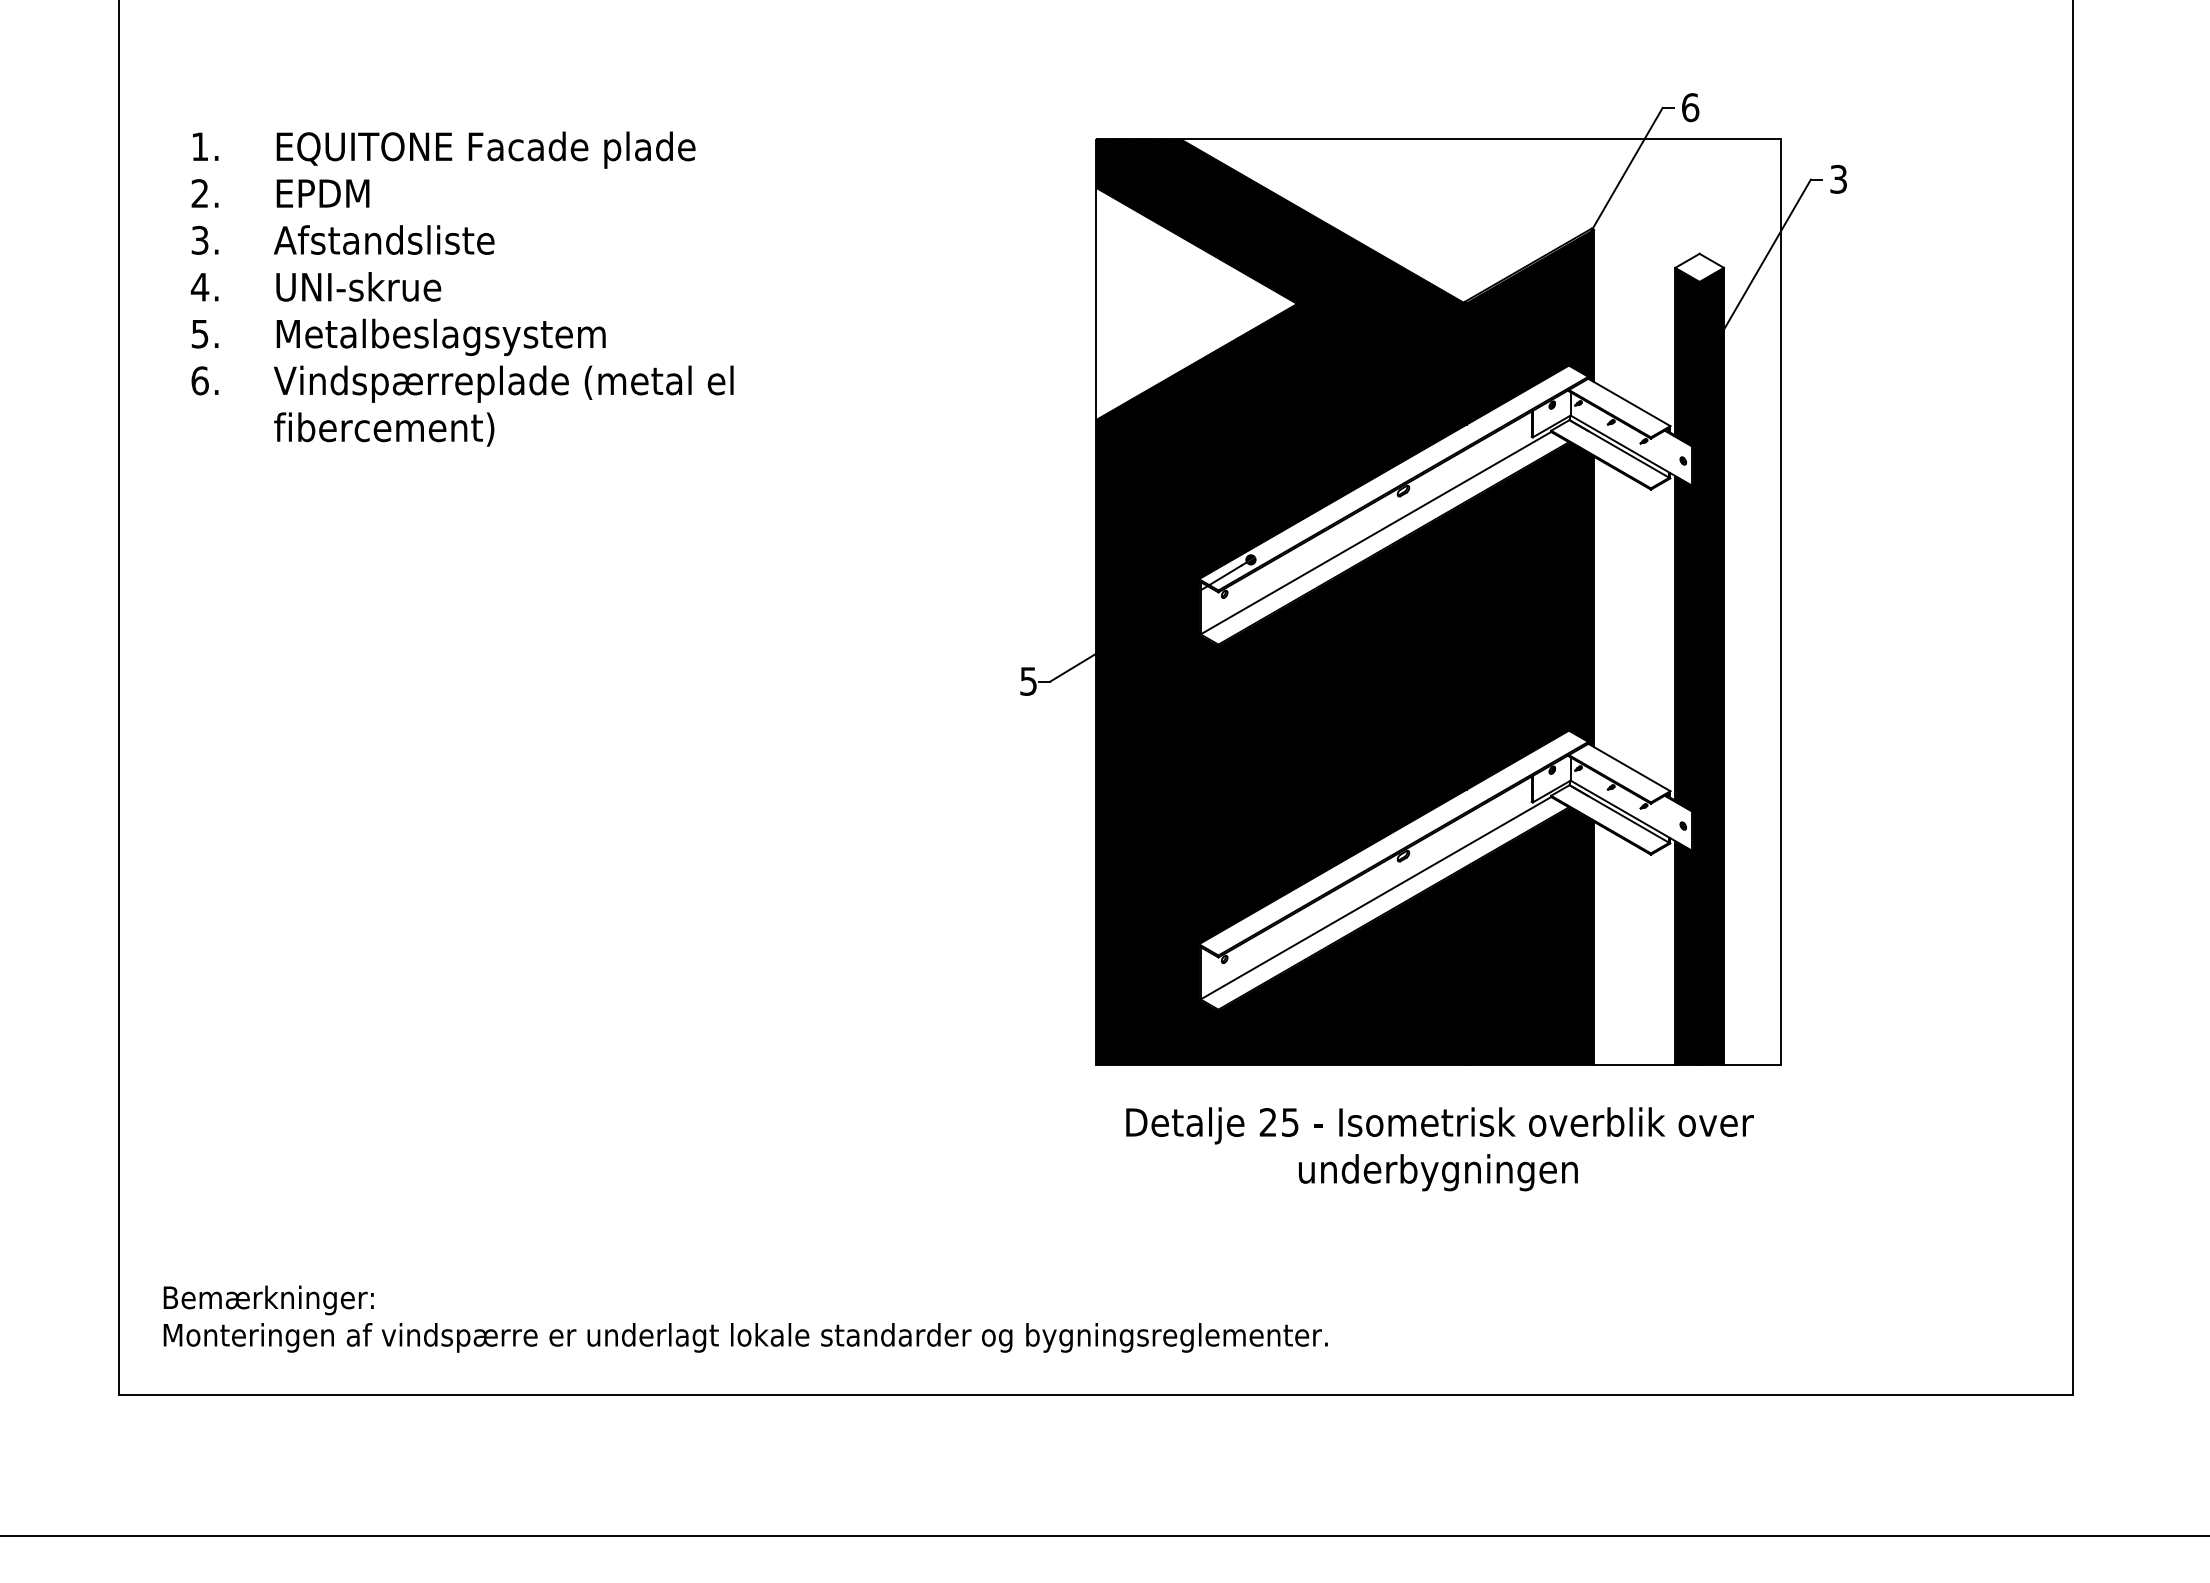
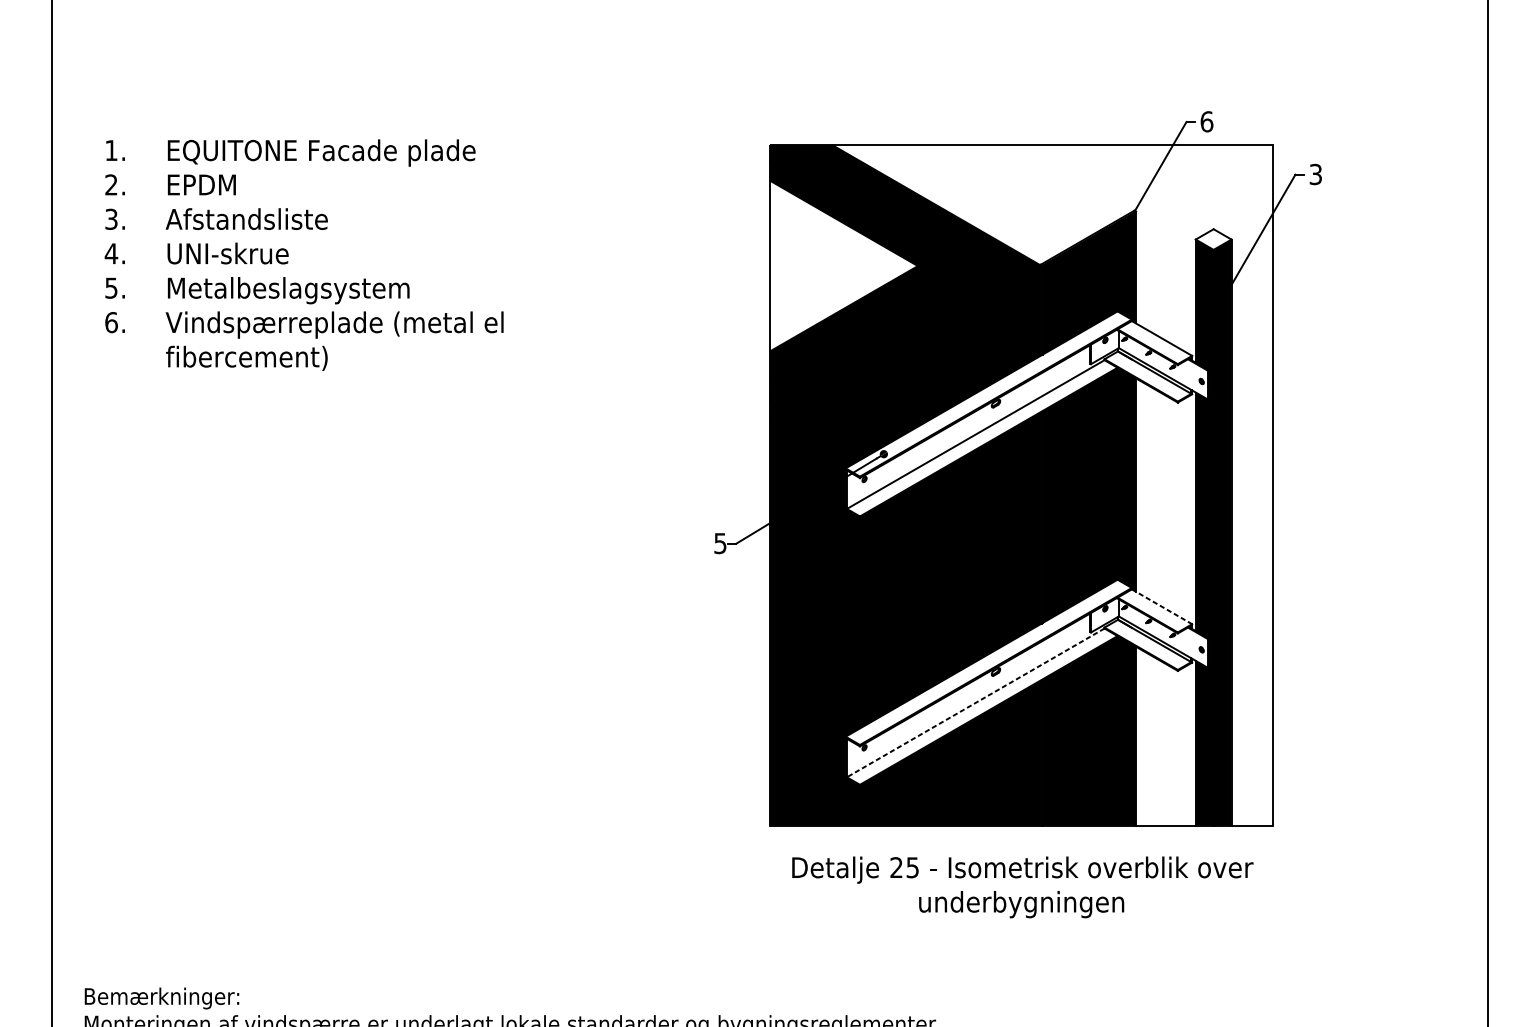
line: (1629, 767) -> (1162, 606), solid -> dashed
line: (1375, 898) -> (975, 703), solid -> dashed

